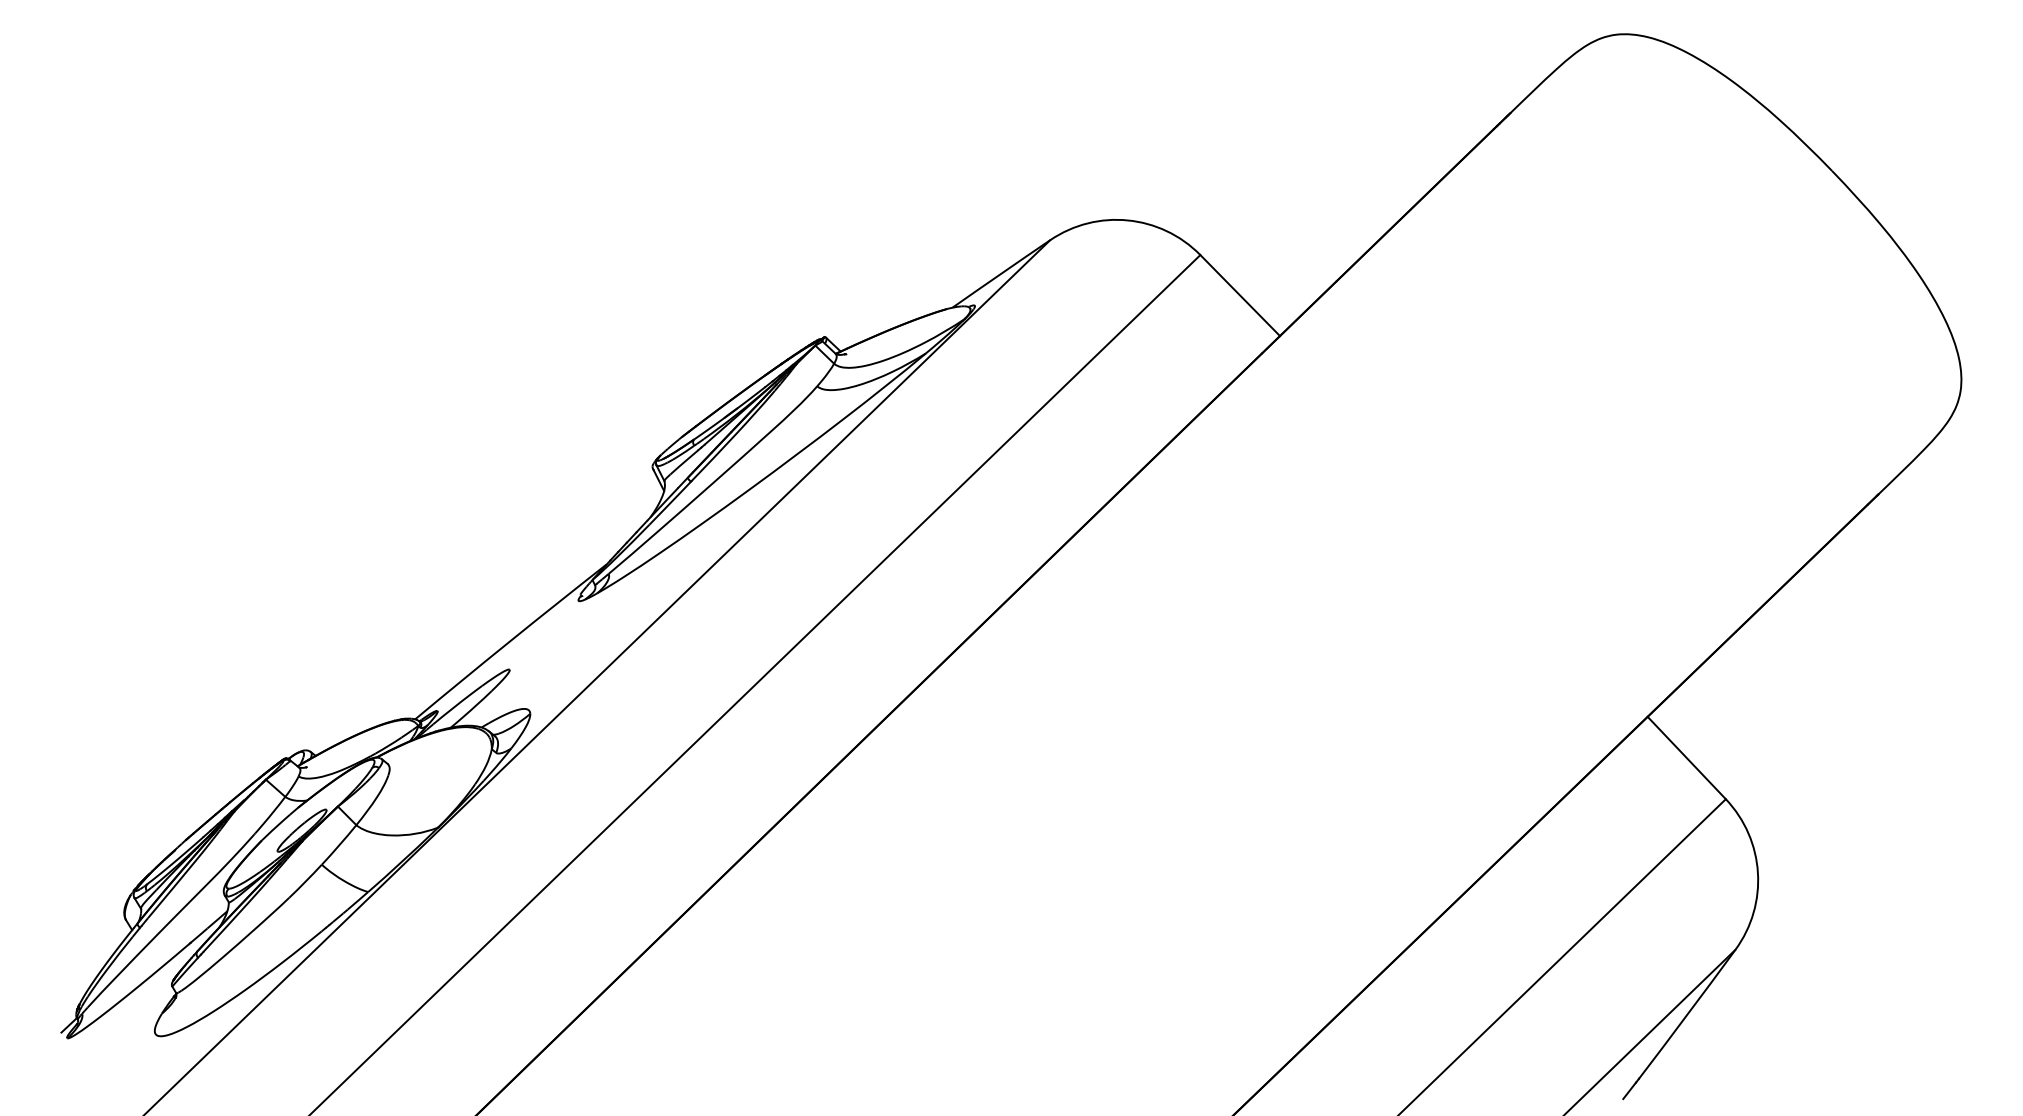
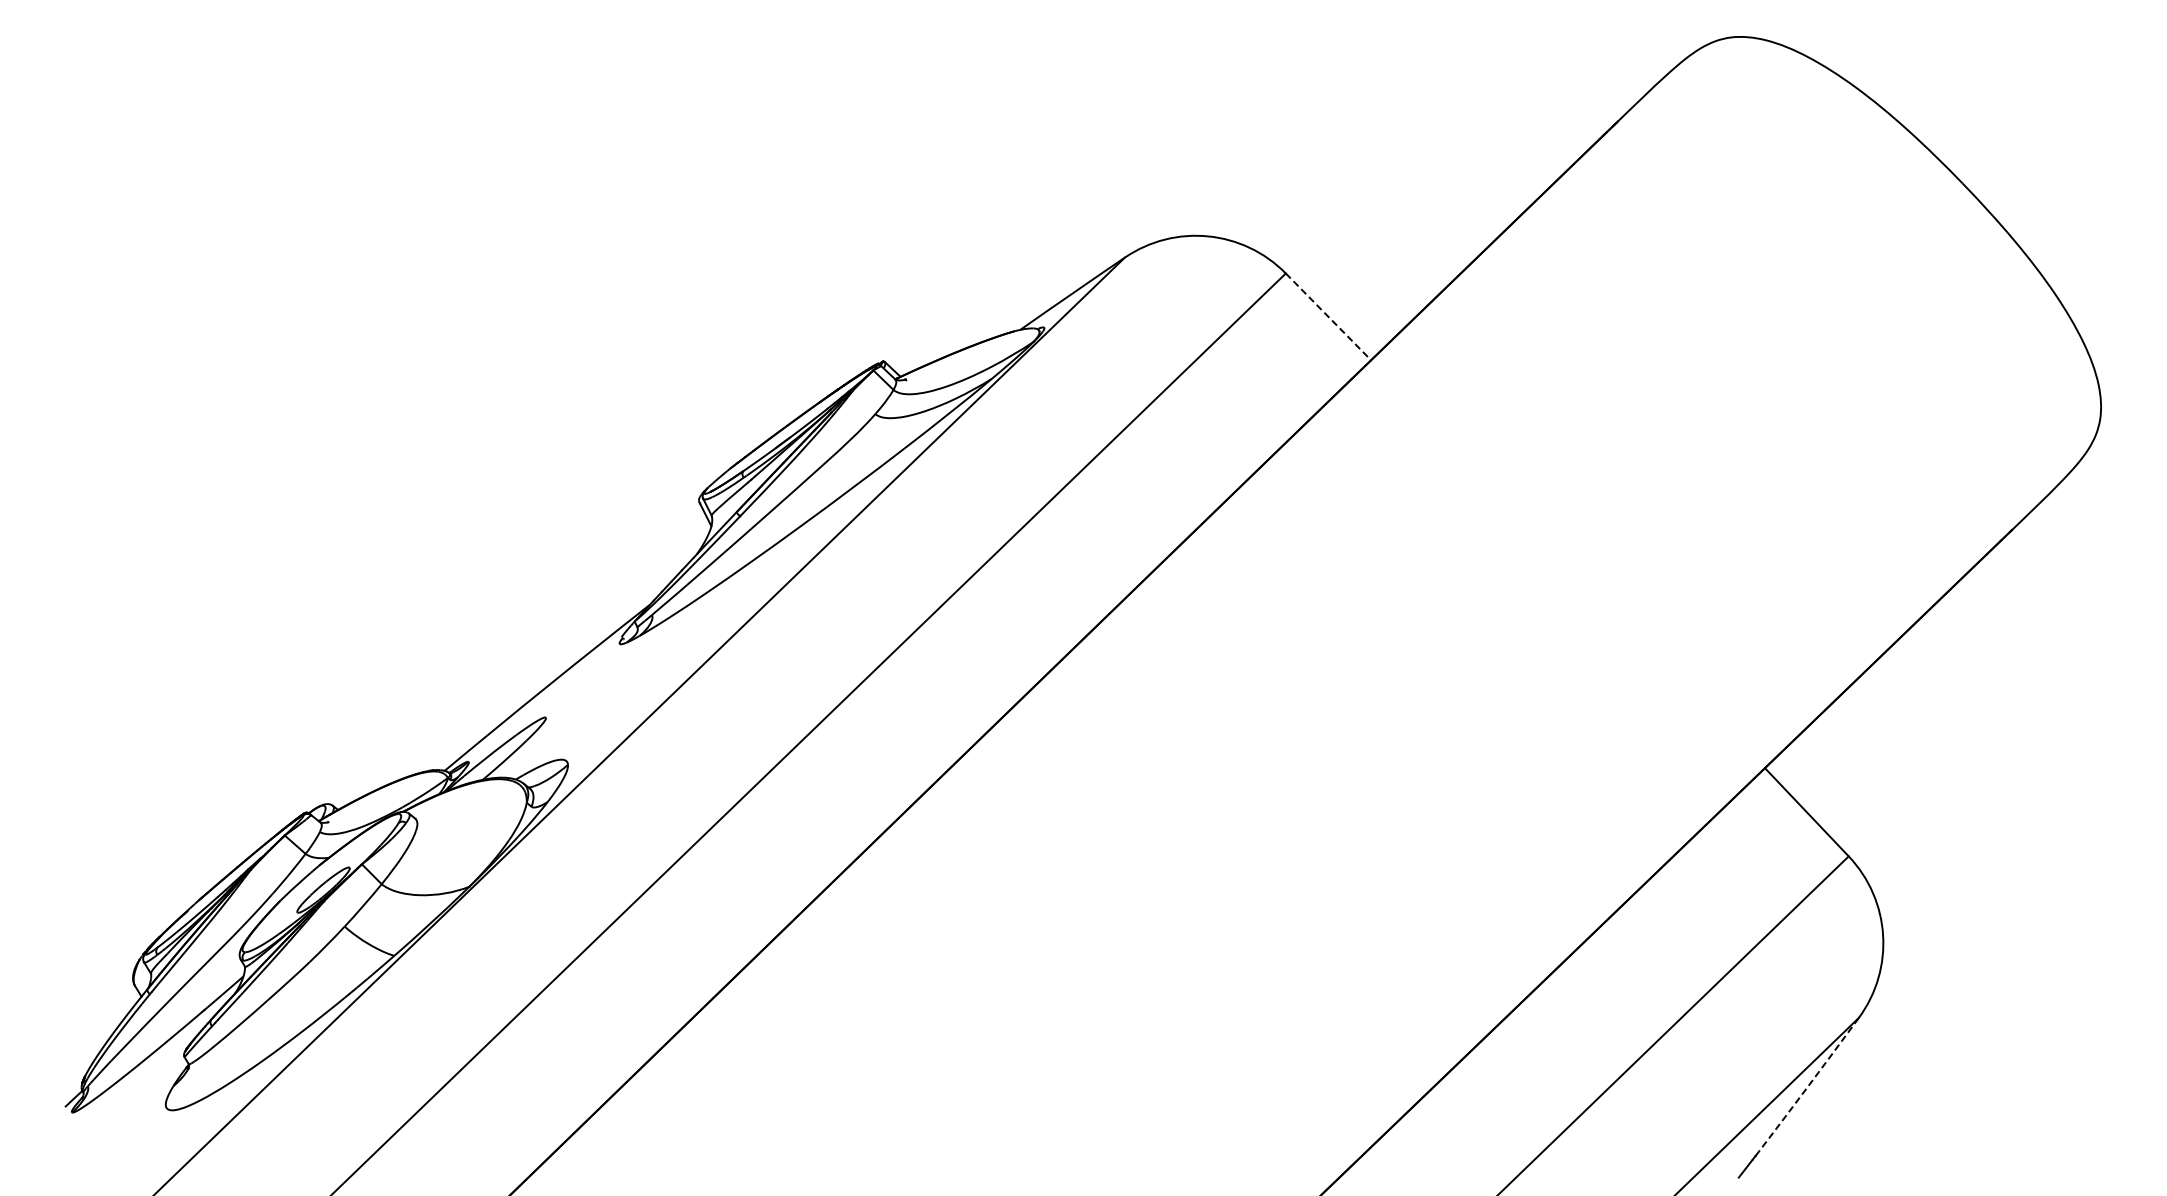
line: (1240, 295) -> (1328, 316), solid -> dashed
arc: (1687, 1014) -> (1807, 1087), solid -> dashed

